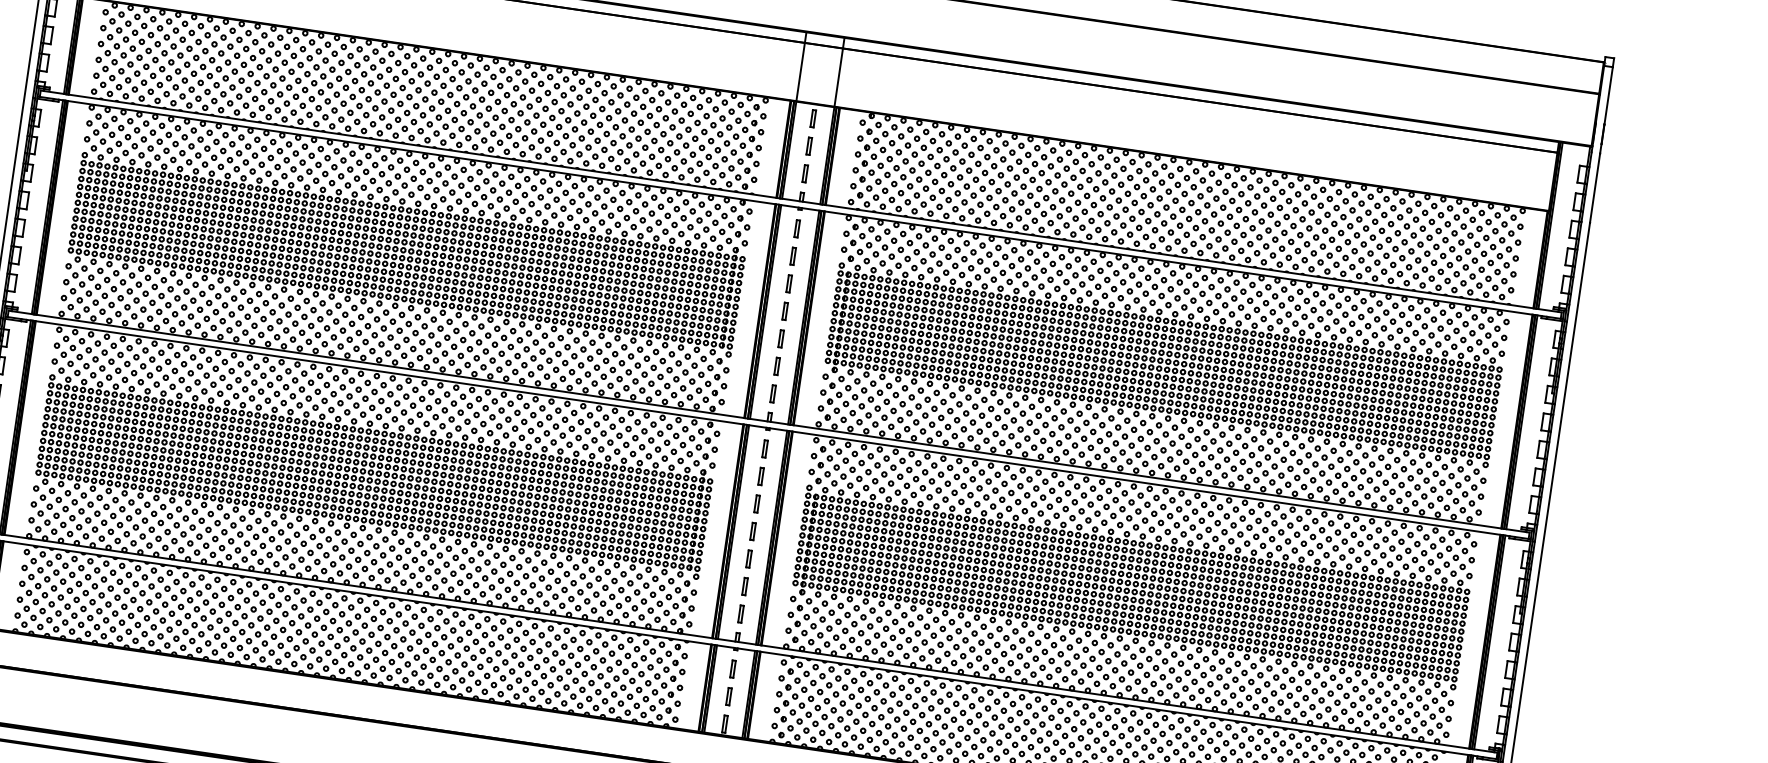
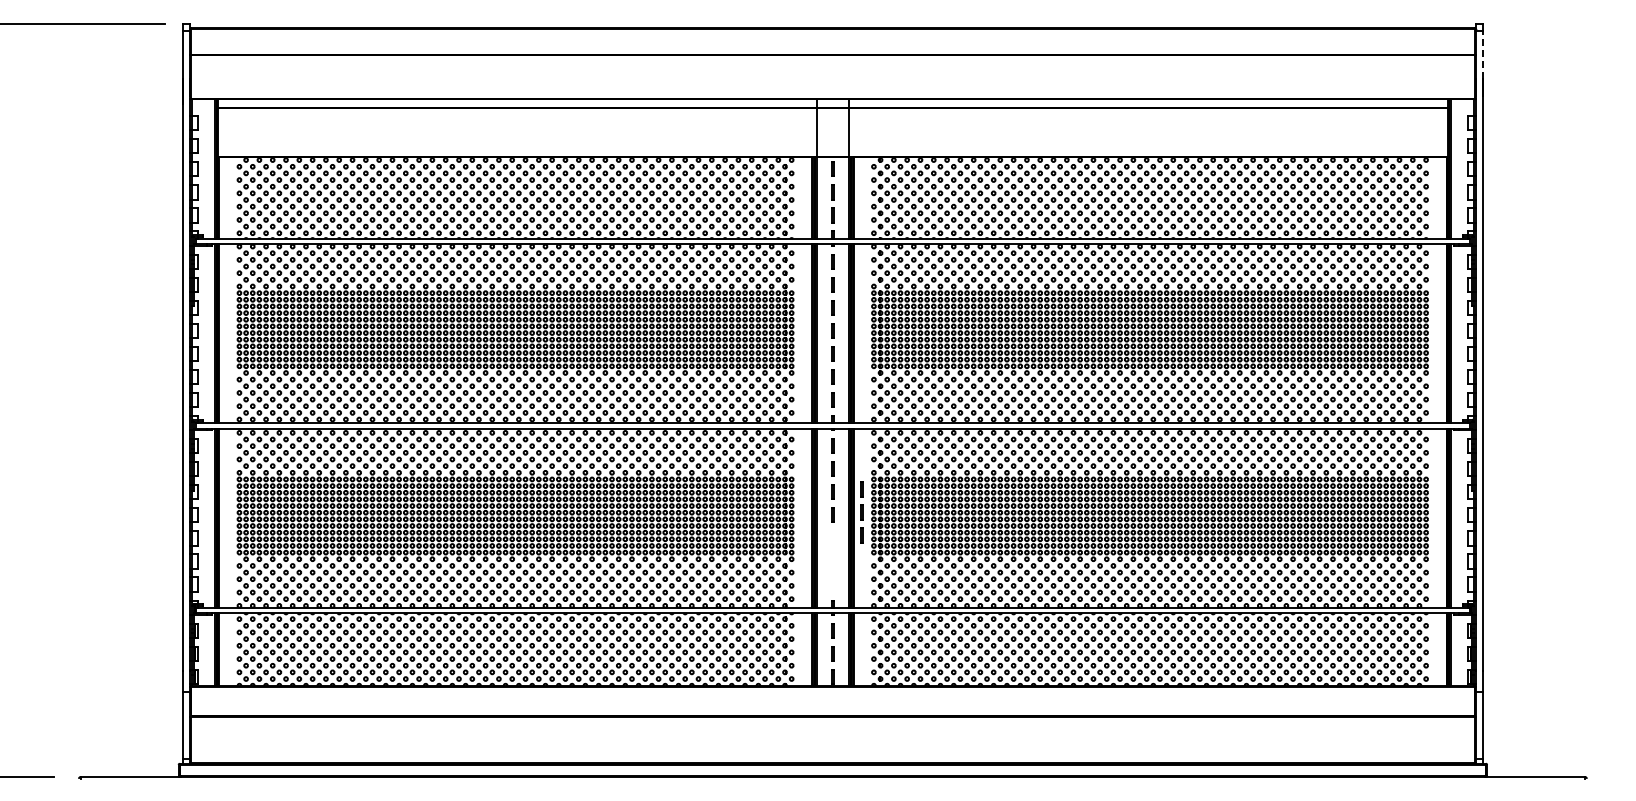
line: (1608, 94) -> (1482, 54), solid -> dashed
line: (744, 586) -> (861, 512), moved

